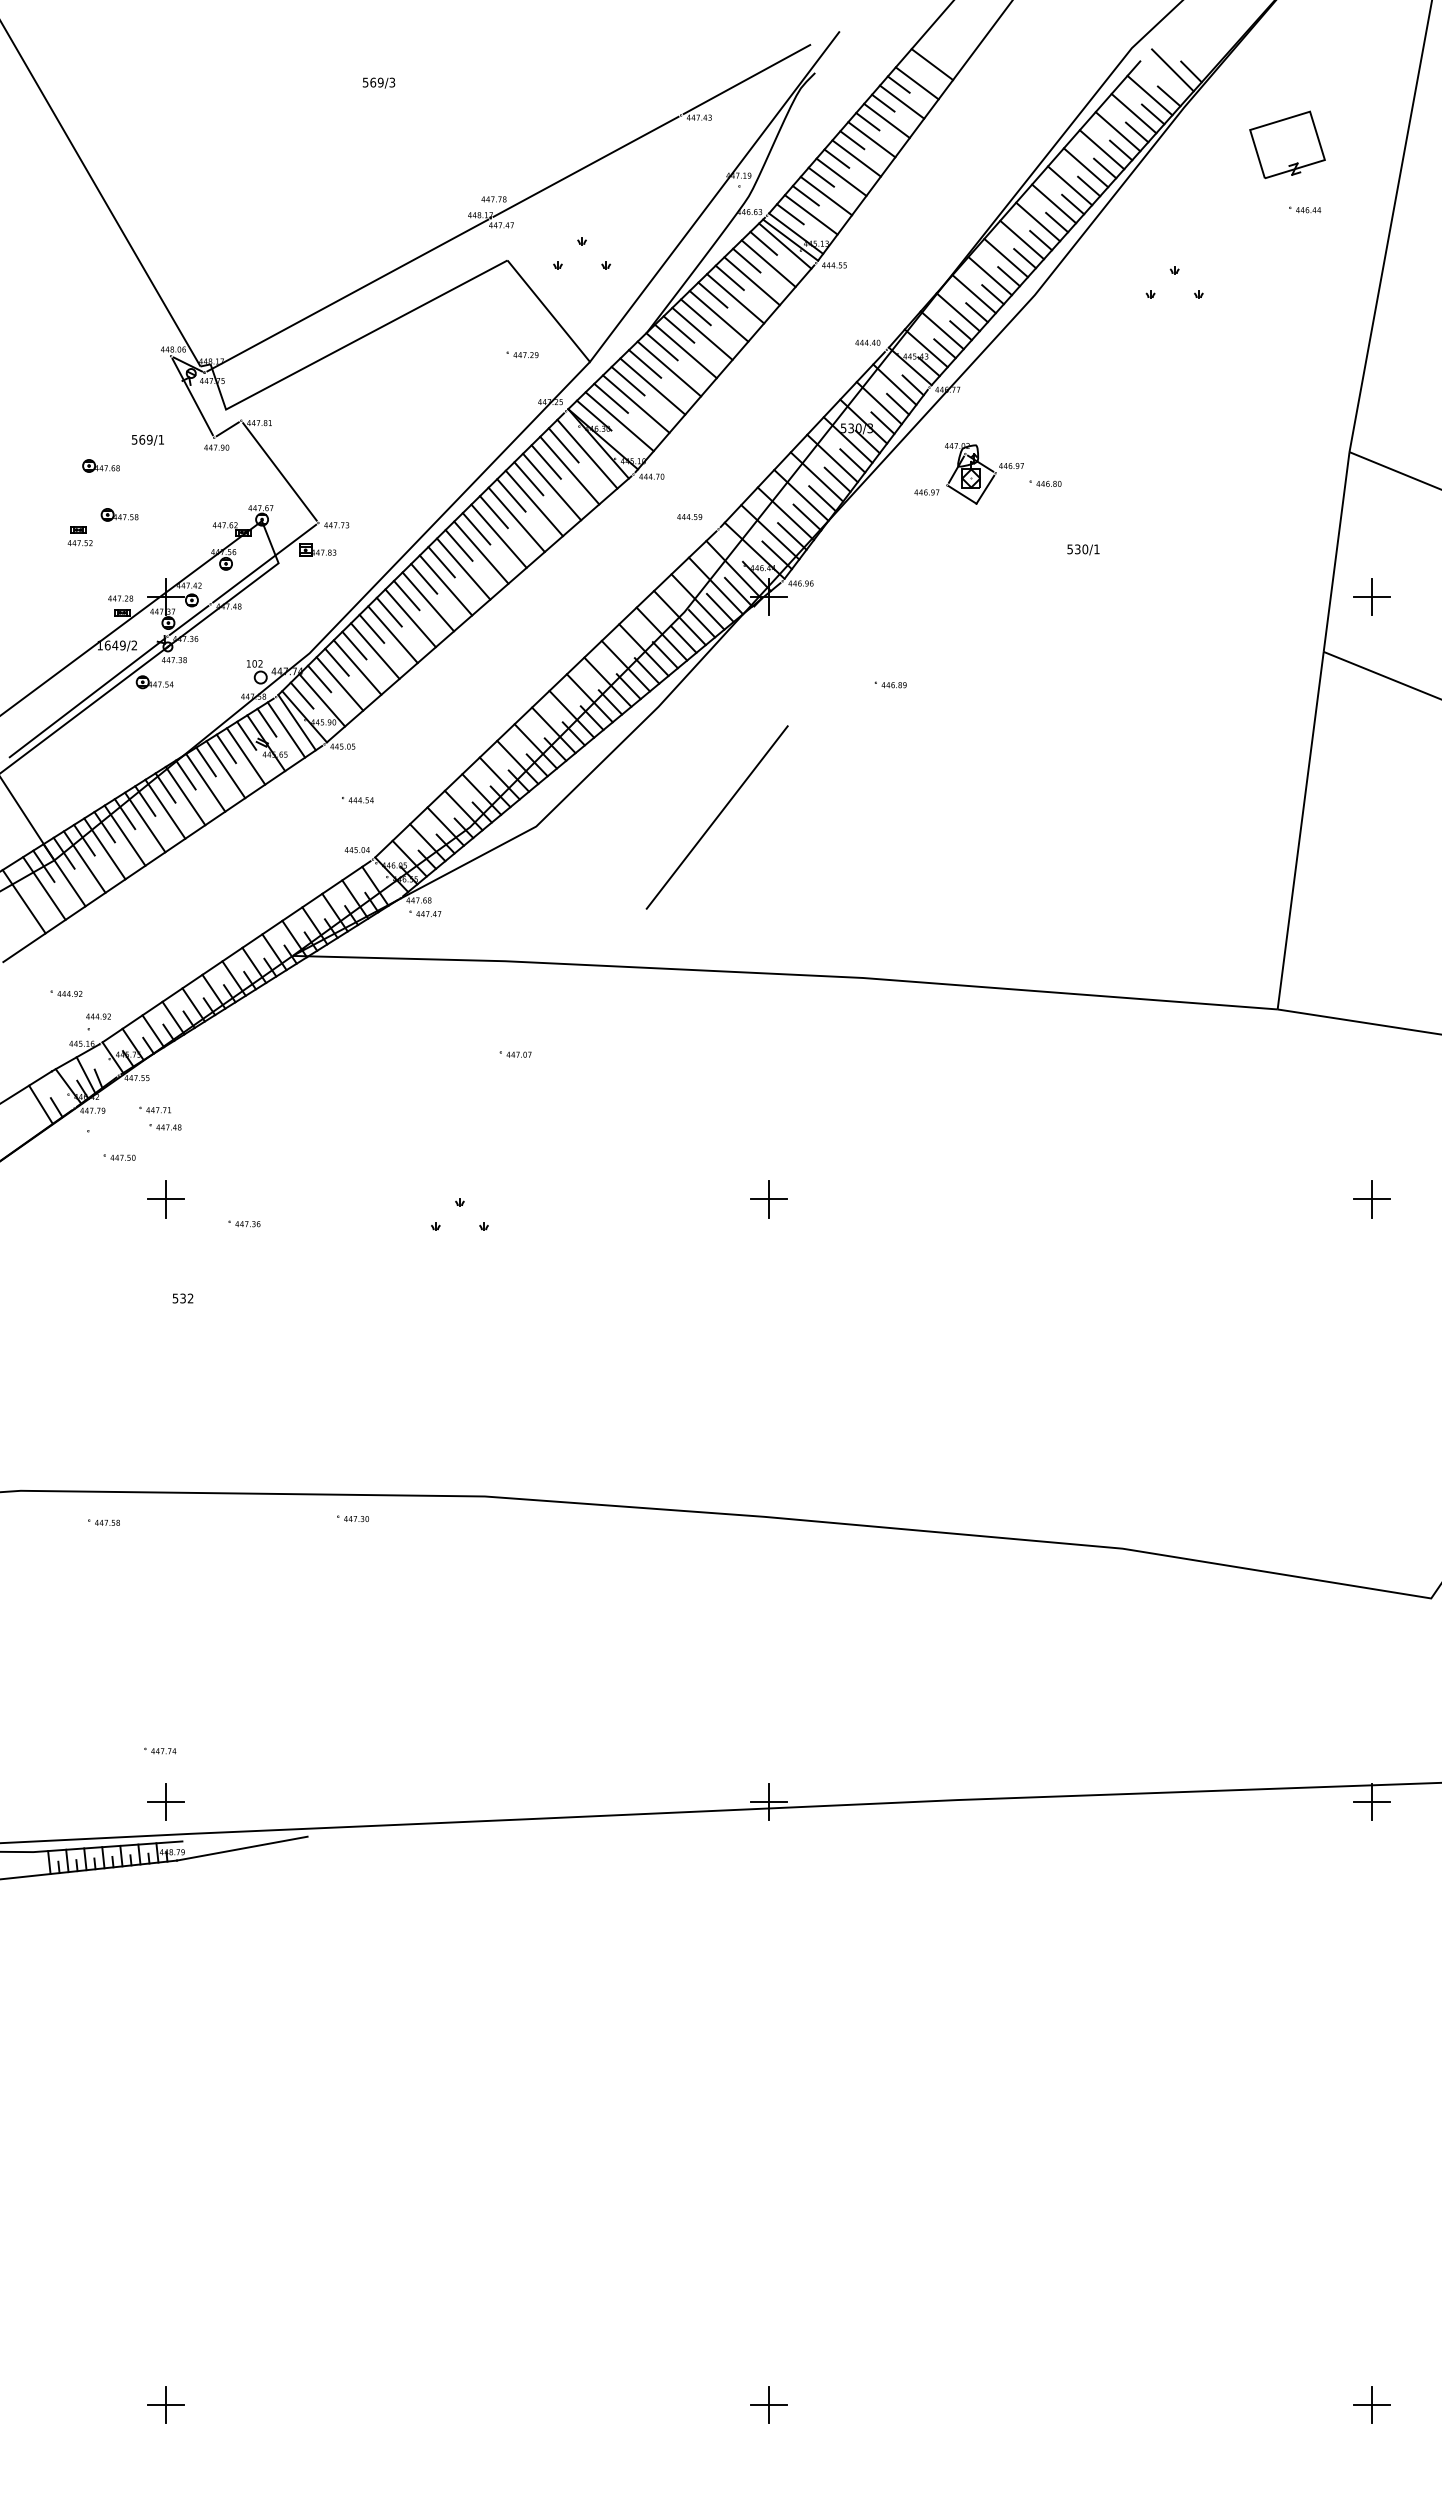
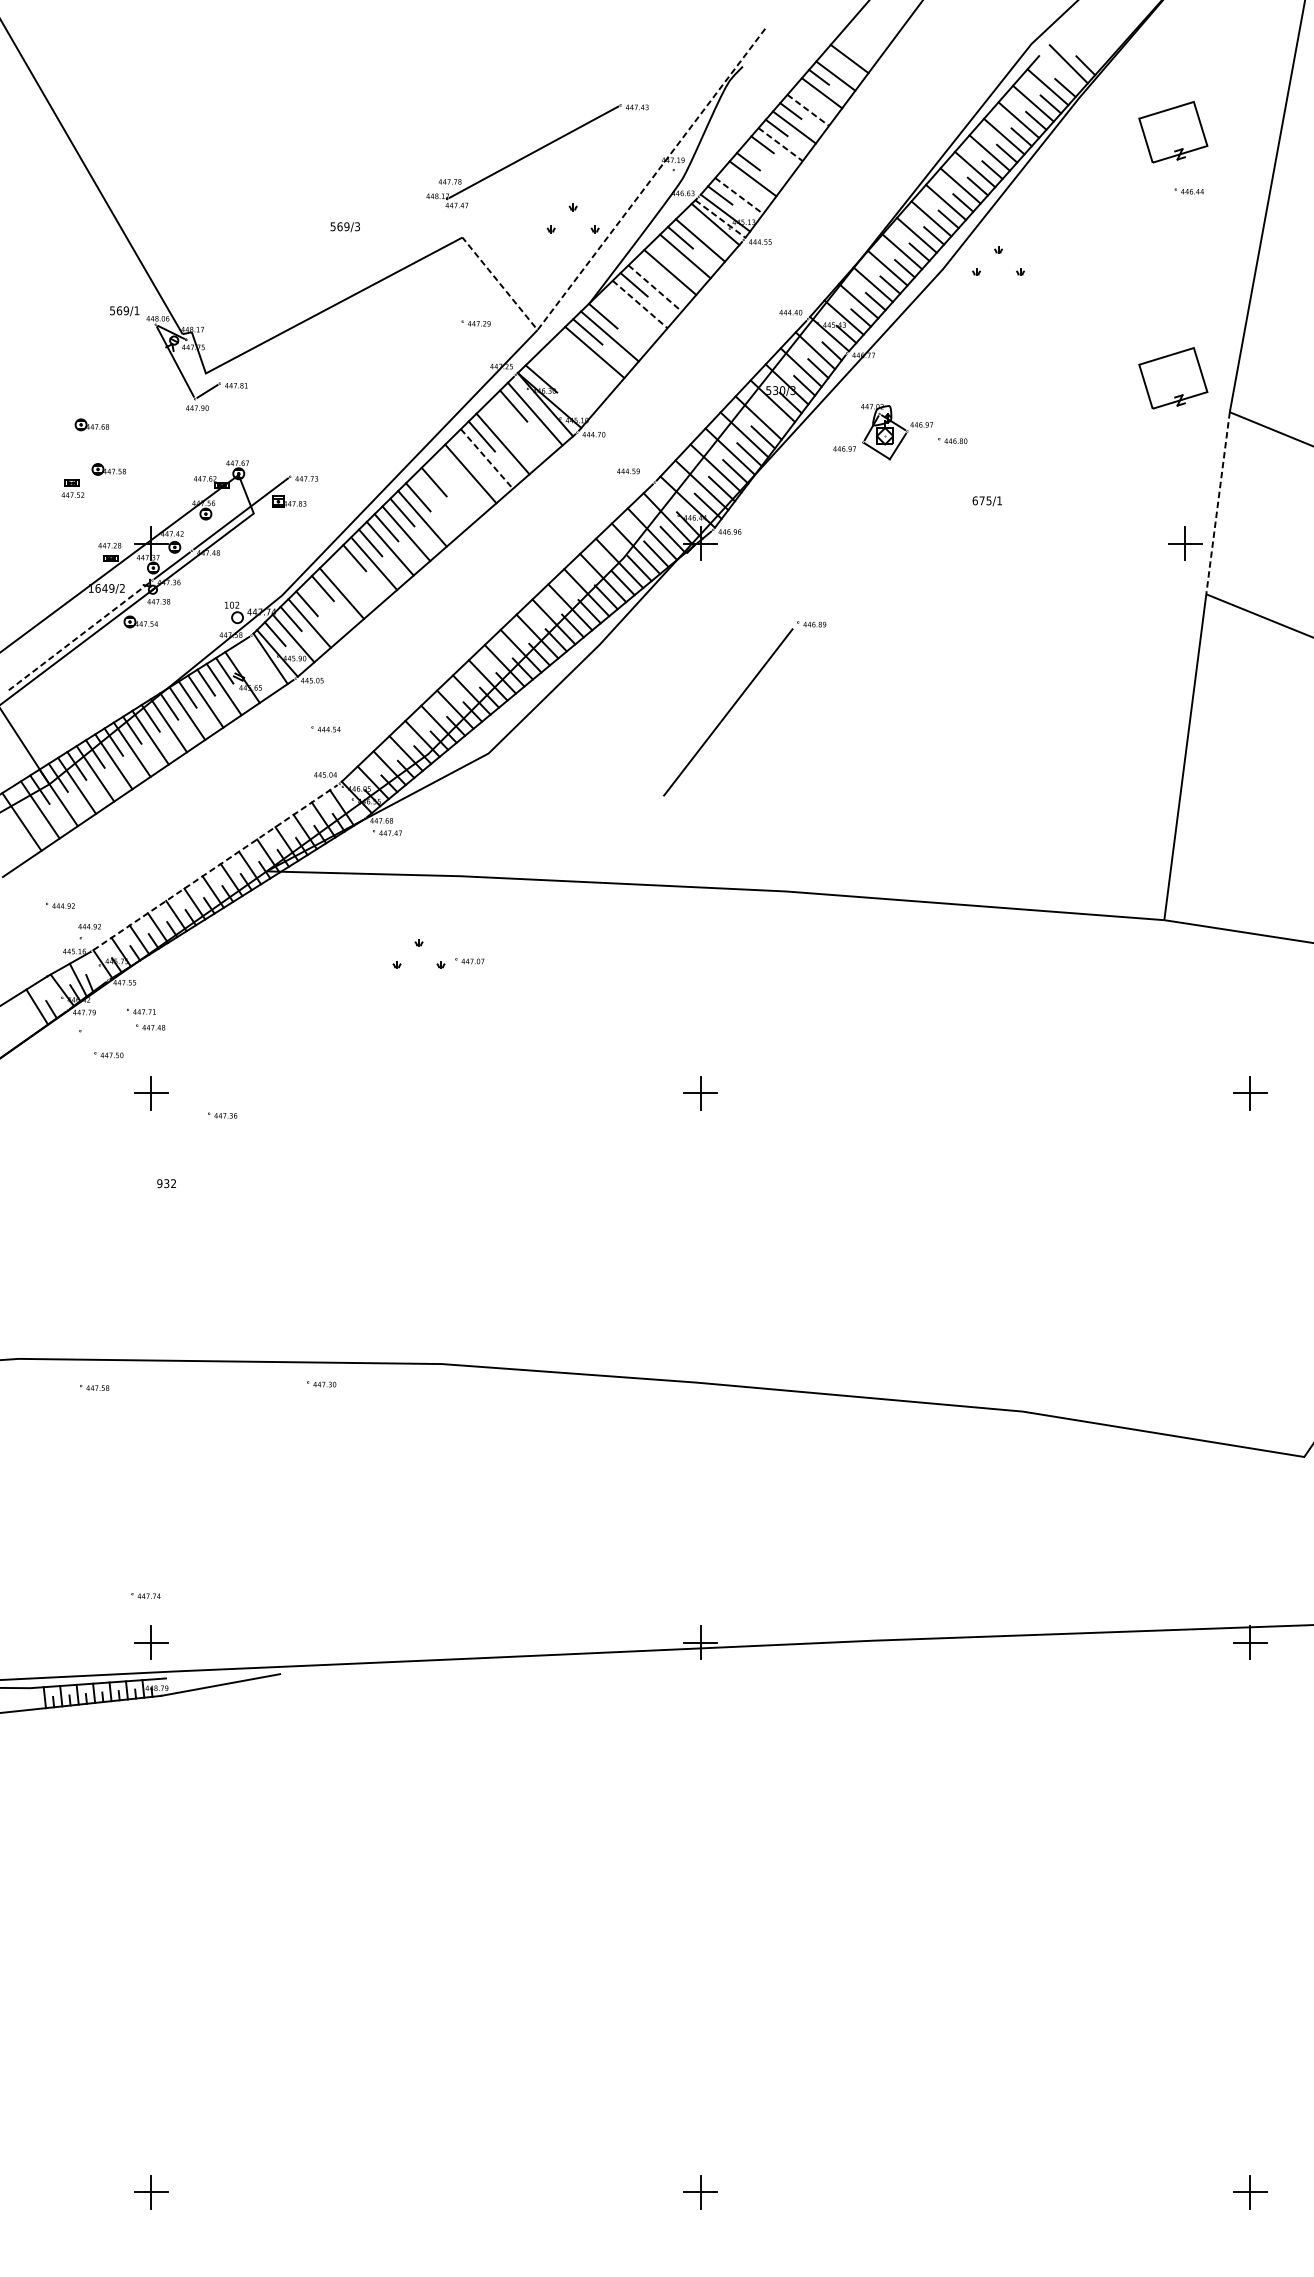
line: (746, 79) -> (680, 72), removed
text: (378, 82) -> (344, 226), moved
line: (883, 102) -> (805, 93), removed
line: (887, 121) -> (808, 110), solid -> dashed
line: (857, 158) -> (781, 144), solid -> dashed
line: (841, 176) -> (766, 161), removed
line: (805, 195) -> (734, 178), removed
line: (811, 214) -> (739, 195), solid -> dashed
line: (791, 240) -> (721, 219), solid -> dashed
line: (763, 242) -> (695, 221), removed
part: (582, 245) -> (573, 211), moved
line: (674, 249) -> (614, 227), solid -> dashed
part: (1174, 274) -> (998, 253), moved
line: (729, 277) -> (664, 253), removed
line: (712, 294) -> (649, 268), removed
line: (347, 295) -> (316, 269), removed
line: (719, 316) -> (655, 288), solid -> dashed
line: (678, 329) -> (618, 300), removed
line: (702, 333) -> (640, 304), solid -> dashed
line: (685, 351) -> (624, 320), removed
line: (627, 380) -> (571, 346), removed
line: (610, 397) -> (556, 362), removed
line: (636, 403) -> (579, 367), removed
part: (1287, 414) -> (1173, 377), added
line: (619, 421) -> (564, 384), removed
text: (147, 439) -> (124, 310), moved
line: (852, 460) -> (776, 419), removed
line: (545, 461) -> (497, 420), removed
line: (569, 470) -> (518, 428), removed
line: (279, 471) -> (254, 429), removed
line: (511, 495) -> (466, 451), removed
line: (534, 503) -> (487, 459), solid -> dashed
line: (493, 512) -> (449, 467), removed
line: (498, 535) -> (454, 488), removed
text: (1077, 549) -> (981, 500), 530/1 -> 675/1
line: (481, 552) -> (438, 503), removed
line: (1336, 552) -> (1217, 503), solid -> dashed
part: (1371, 596) -> (1185, 543), moved
line: (371, 628) -> (338, 572), removed
line: (392, 634) -> (357, 578), removed
line: (357, 667) -> (325, 608), removed
line: (87, 697) -> (79, 635), solid -> dashed
line: (266, 722) -> (242, 658), removed
line: (286, 729) -> (260, 665), removed
line: (716, 817) -> (727, 712), moved
line: (236, 951) -> (215, 867), solid -> dashed
part: (459, 1206) -> (418, 946), moved
text: (175, 1298) -> (159, 1183), 532 -> 932

